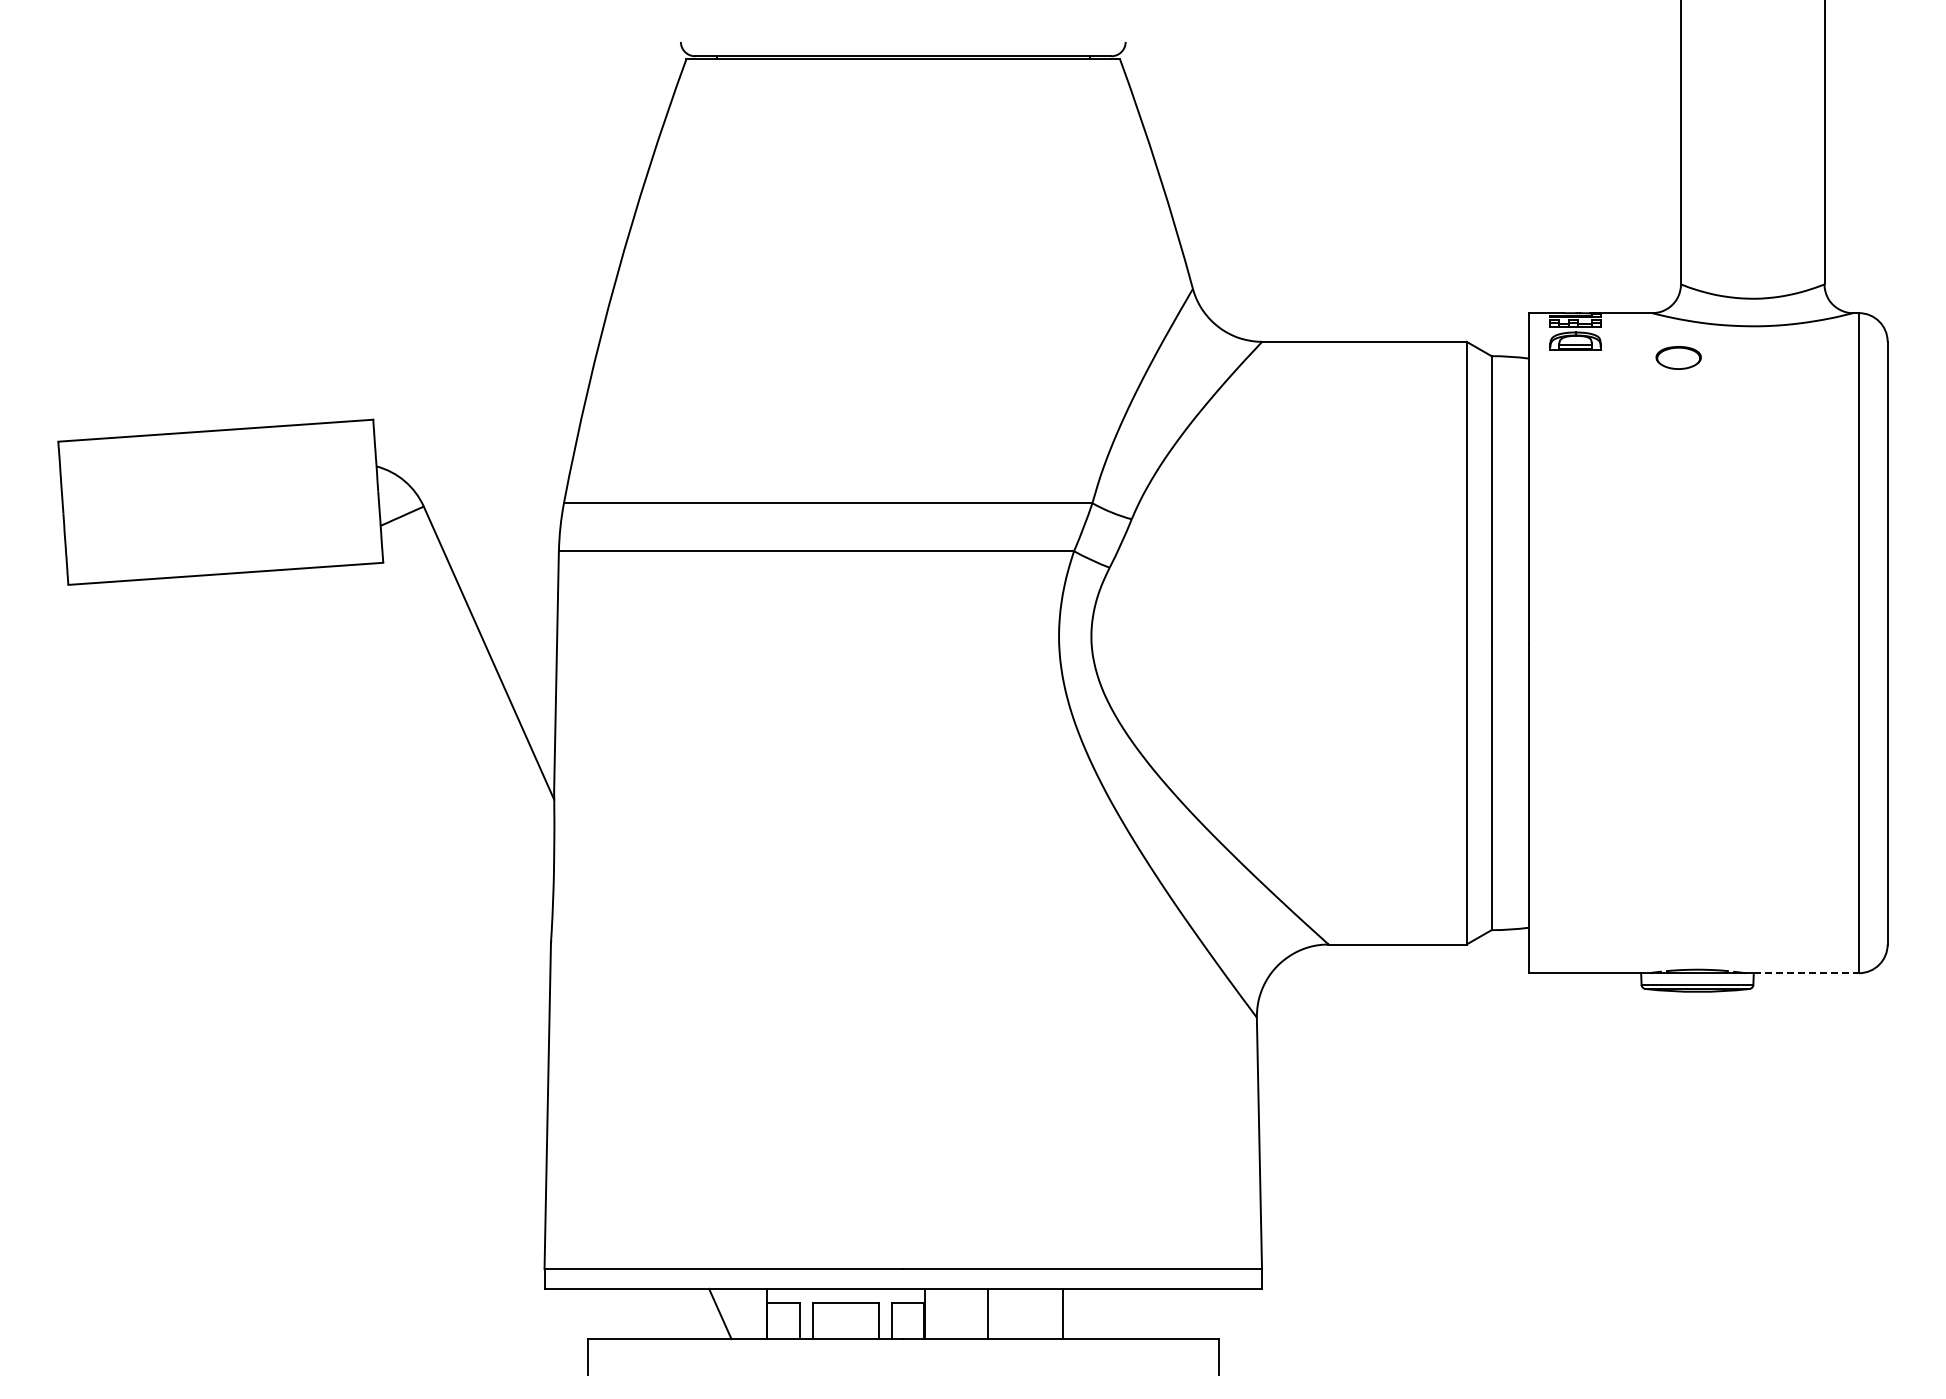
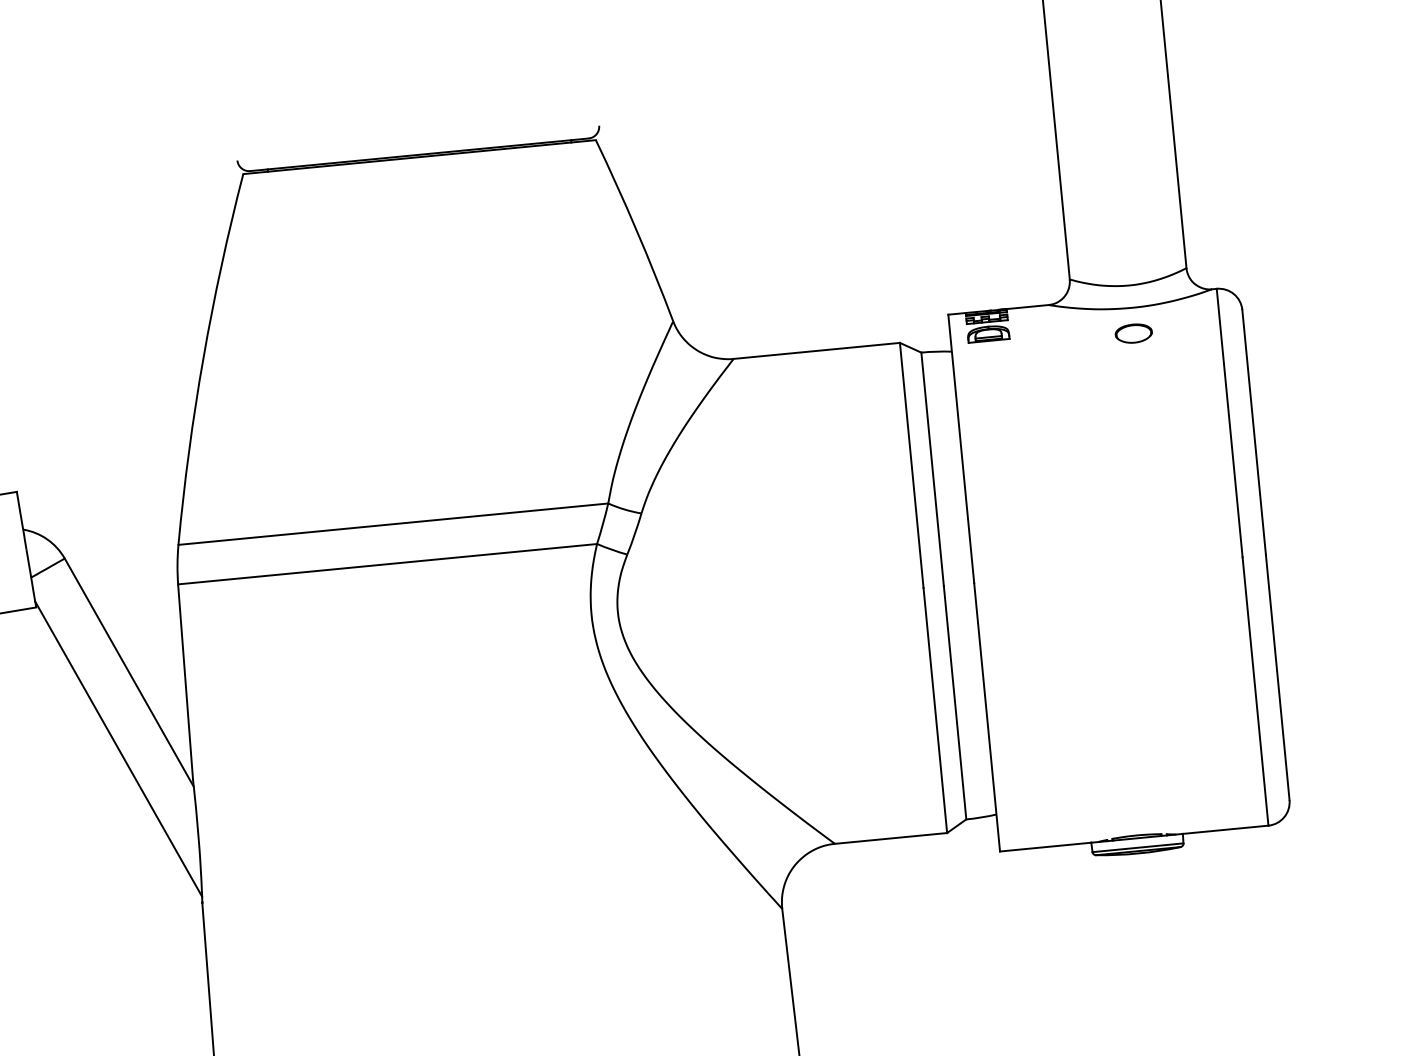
part: (1678, 357) -> (1133, 333), moved
line: (466, 744) -> (118, 748), added
line: (1806, 973) -> (1225, 830), dashed -> solid

